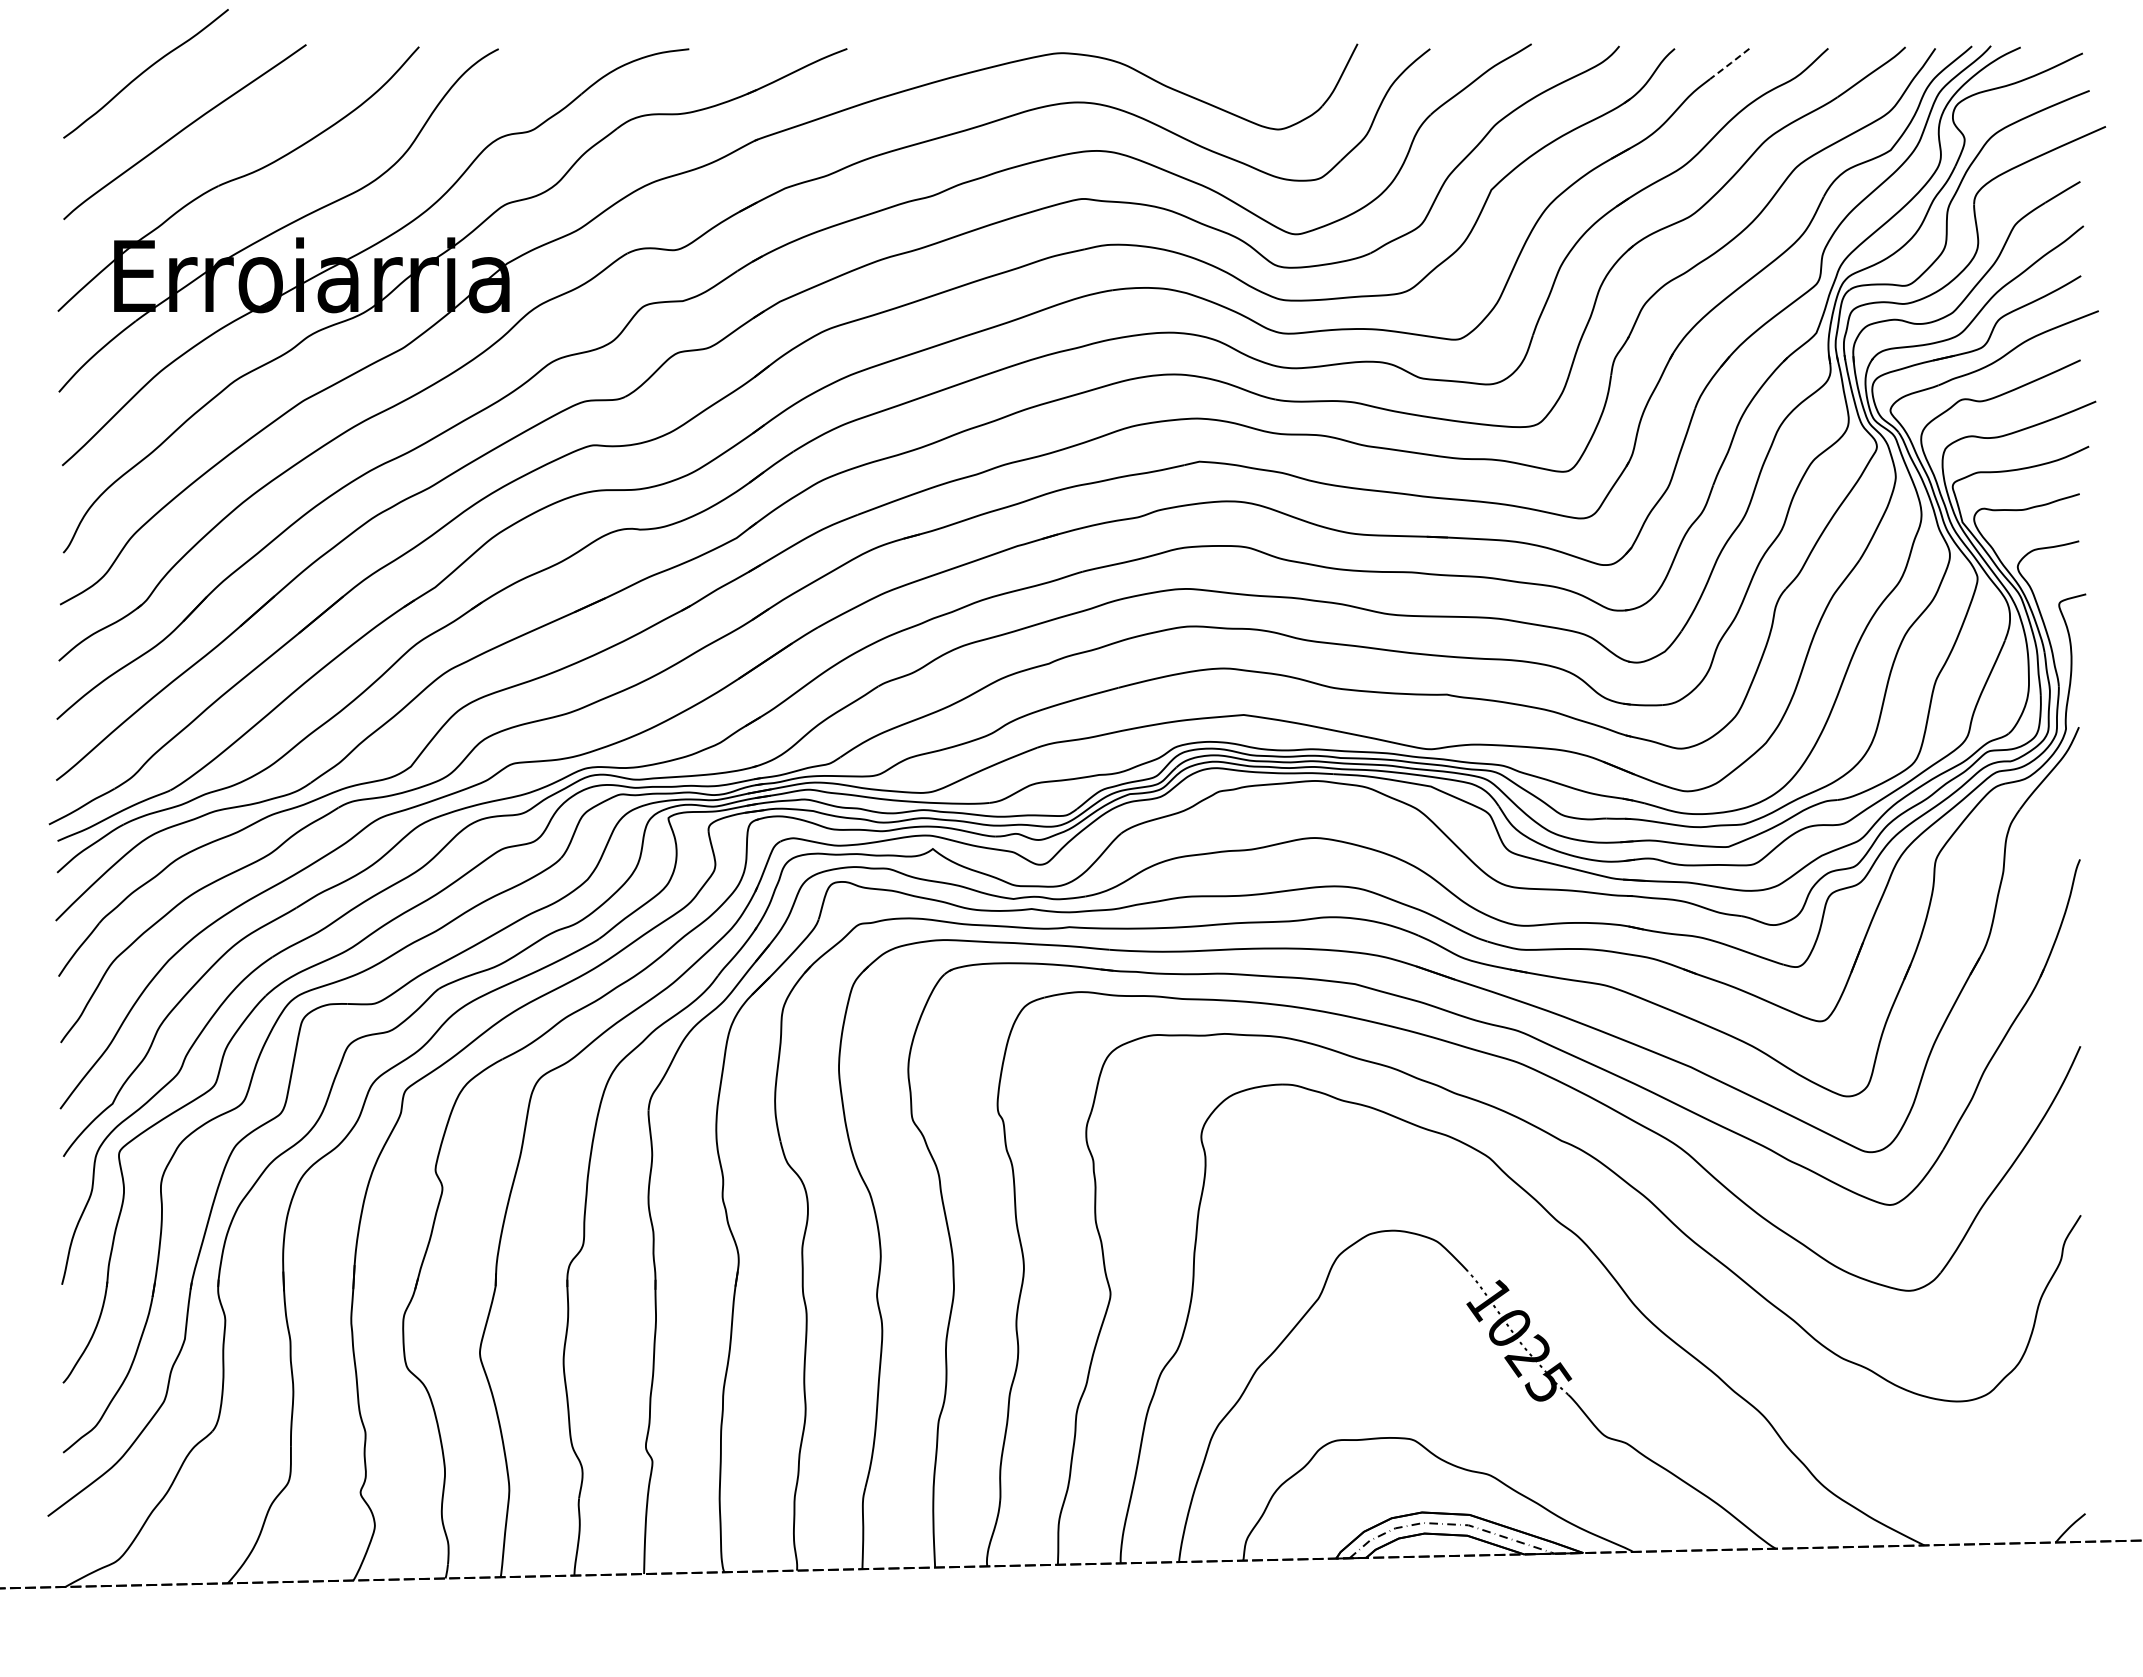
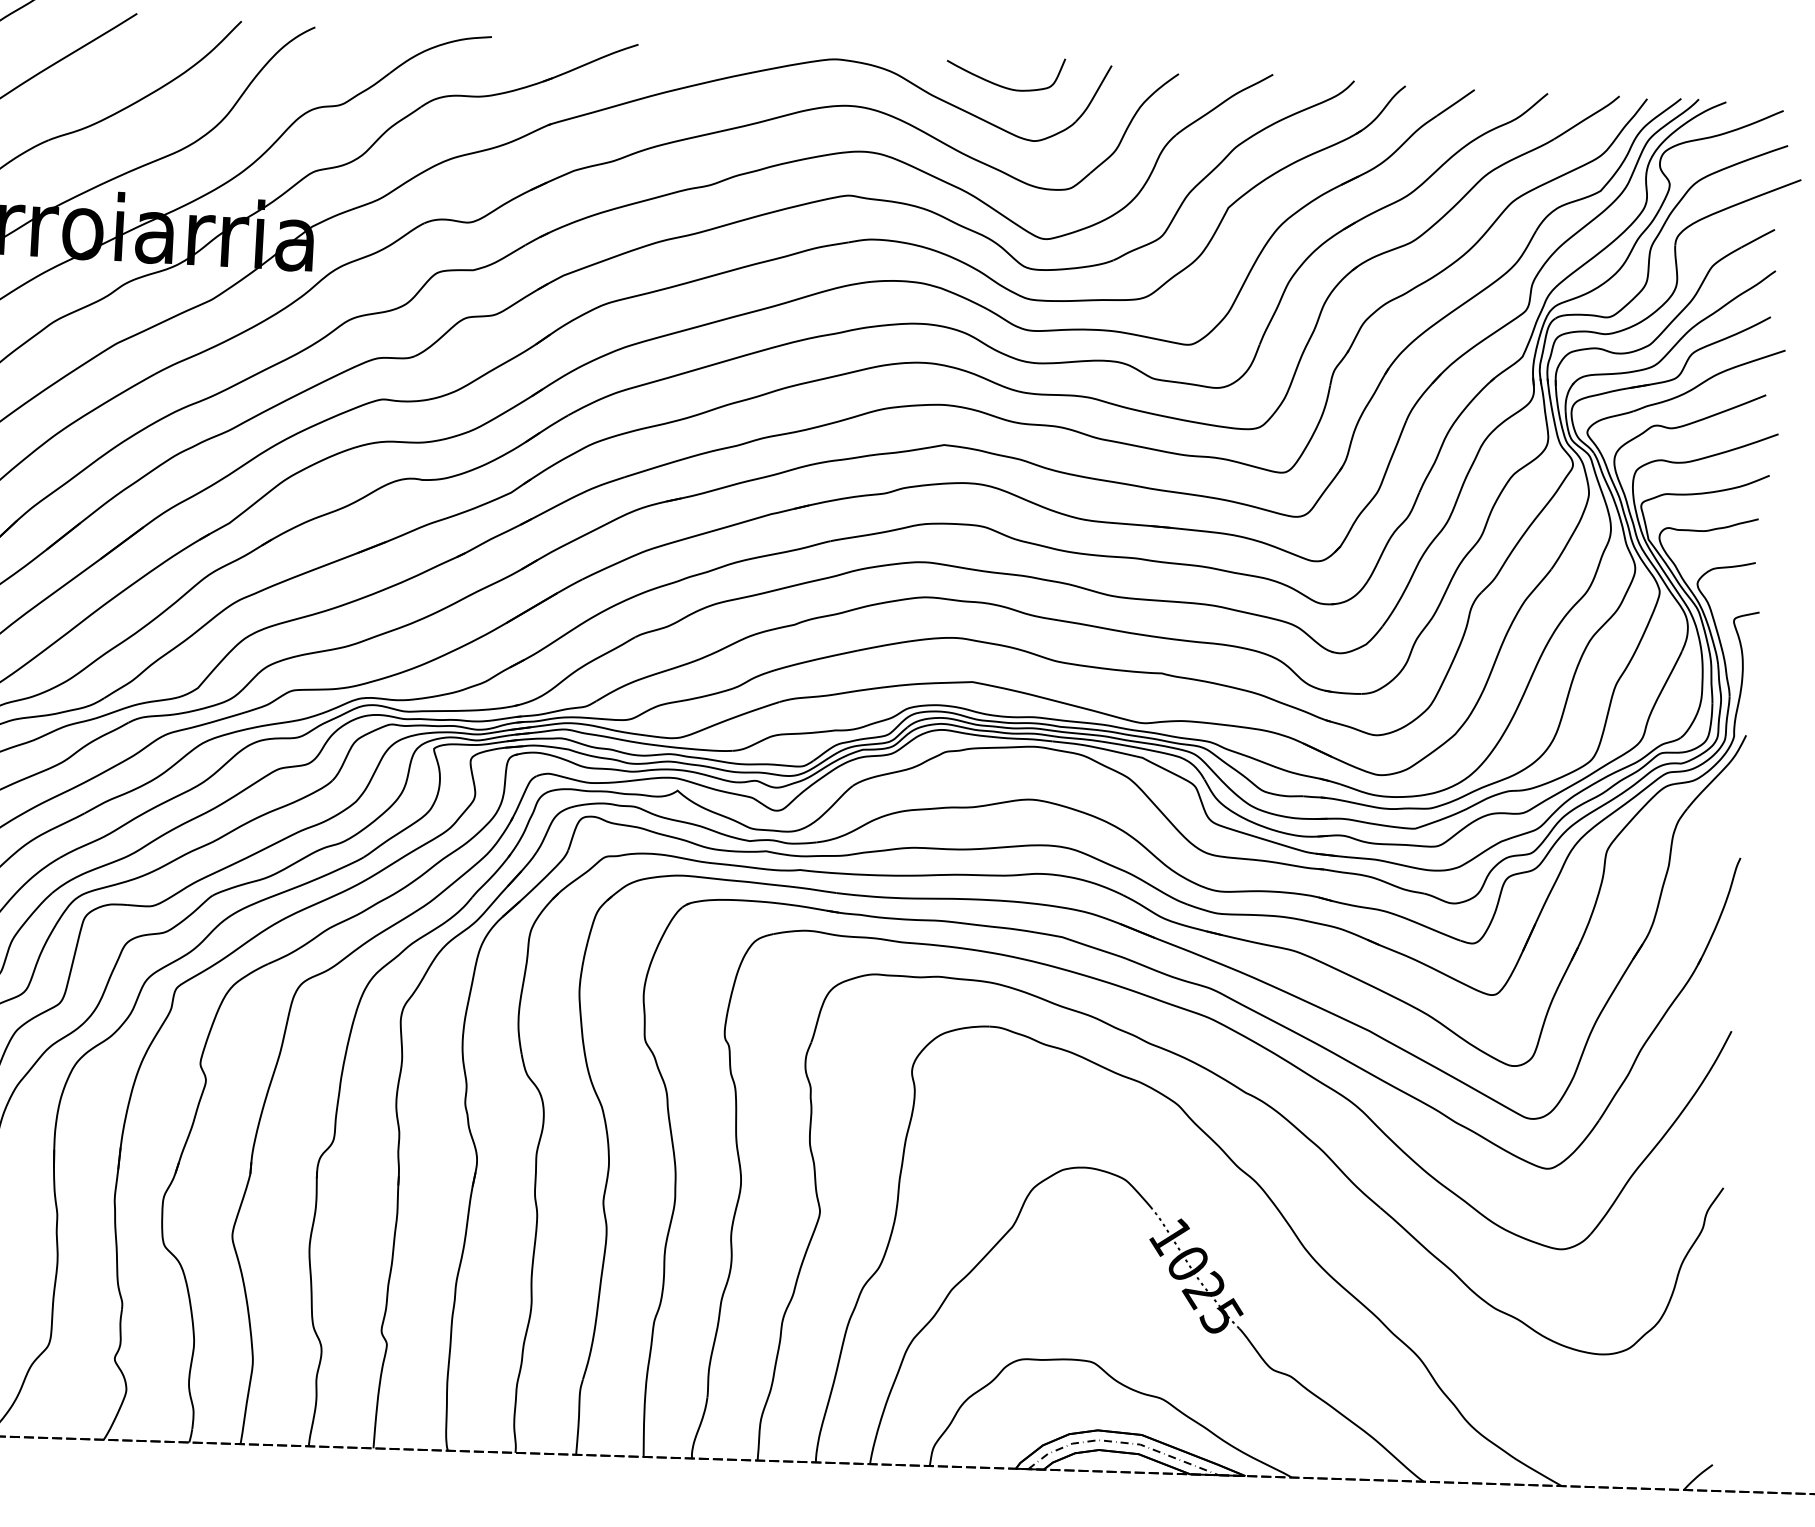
line: (1729, 64) -> (1455, 103), dashed -> solid
curve: (1240, 71) -> (1001, 85), added

